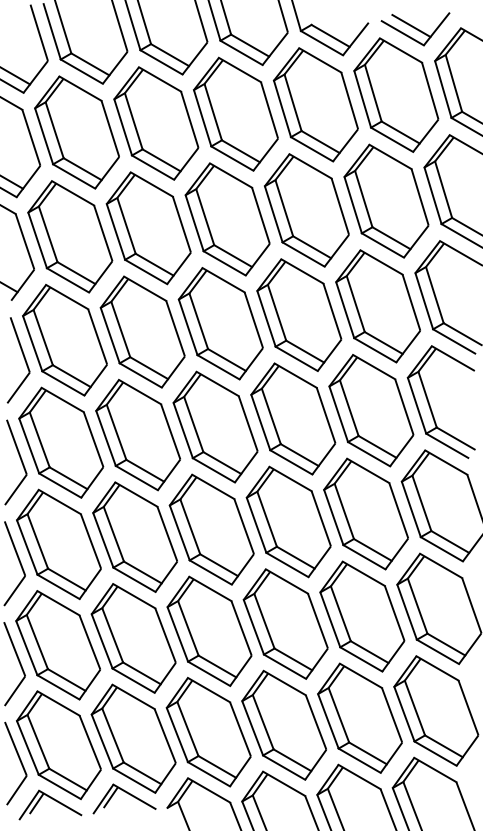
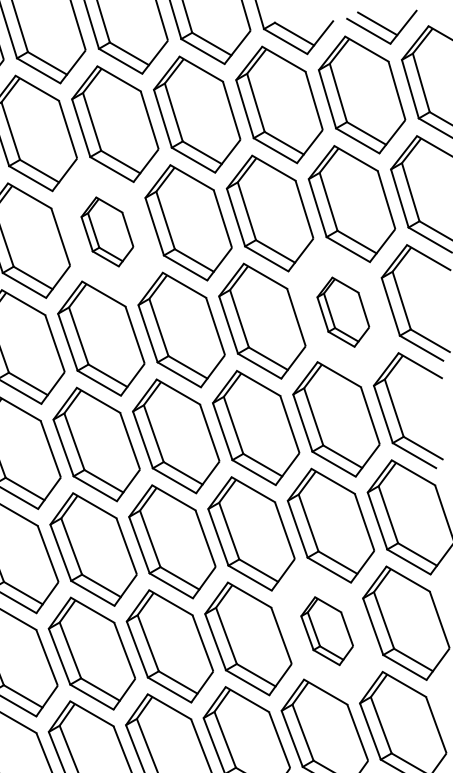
part: (148, 228) -> (107, 232), size x0.6
part: (377, 306) -> (342, 312), size x0.6
part: (362, 616) -> (327, 631), size x0.6

